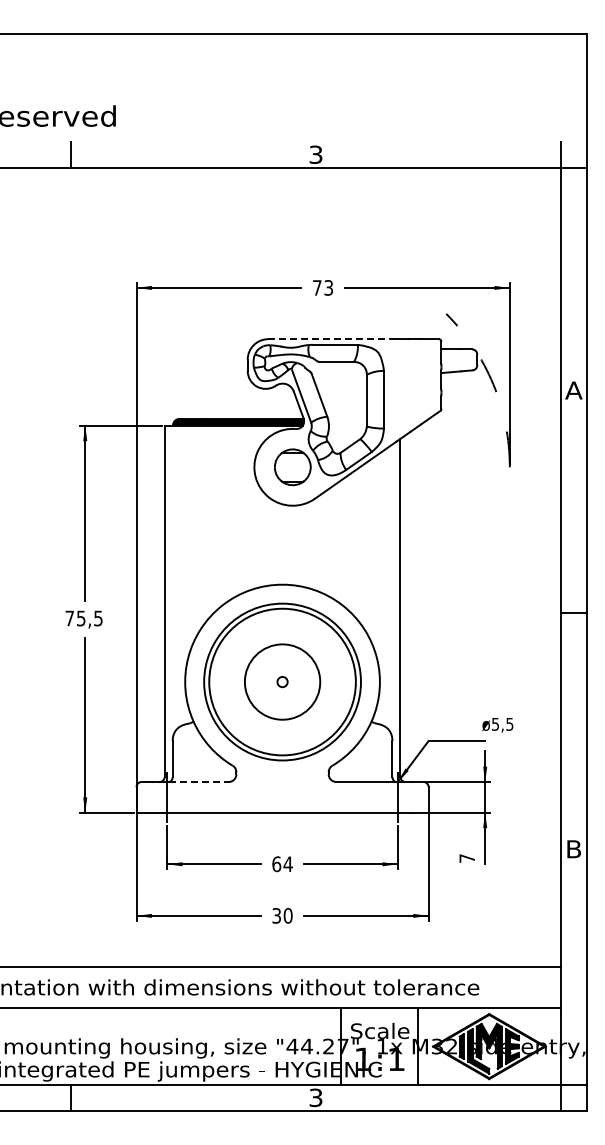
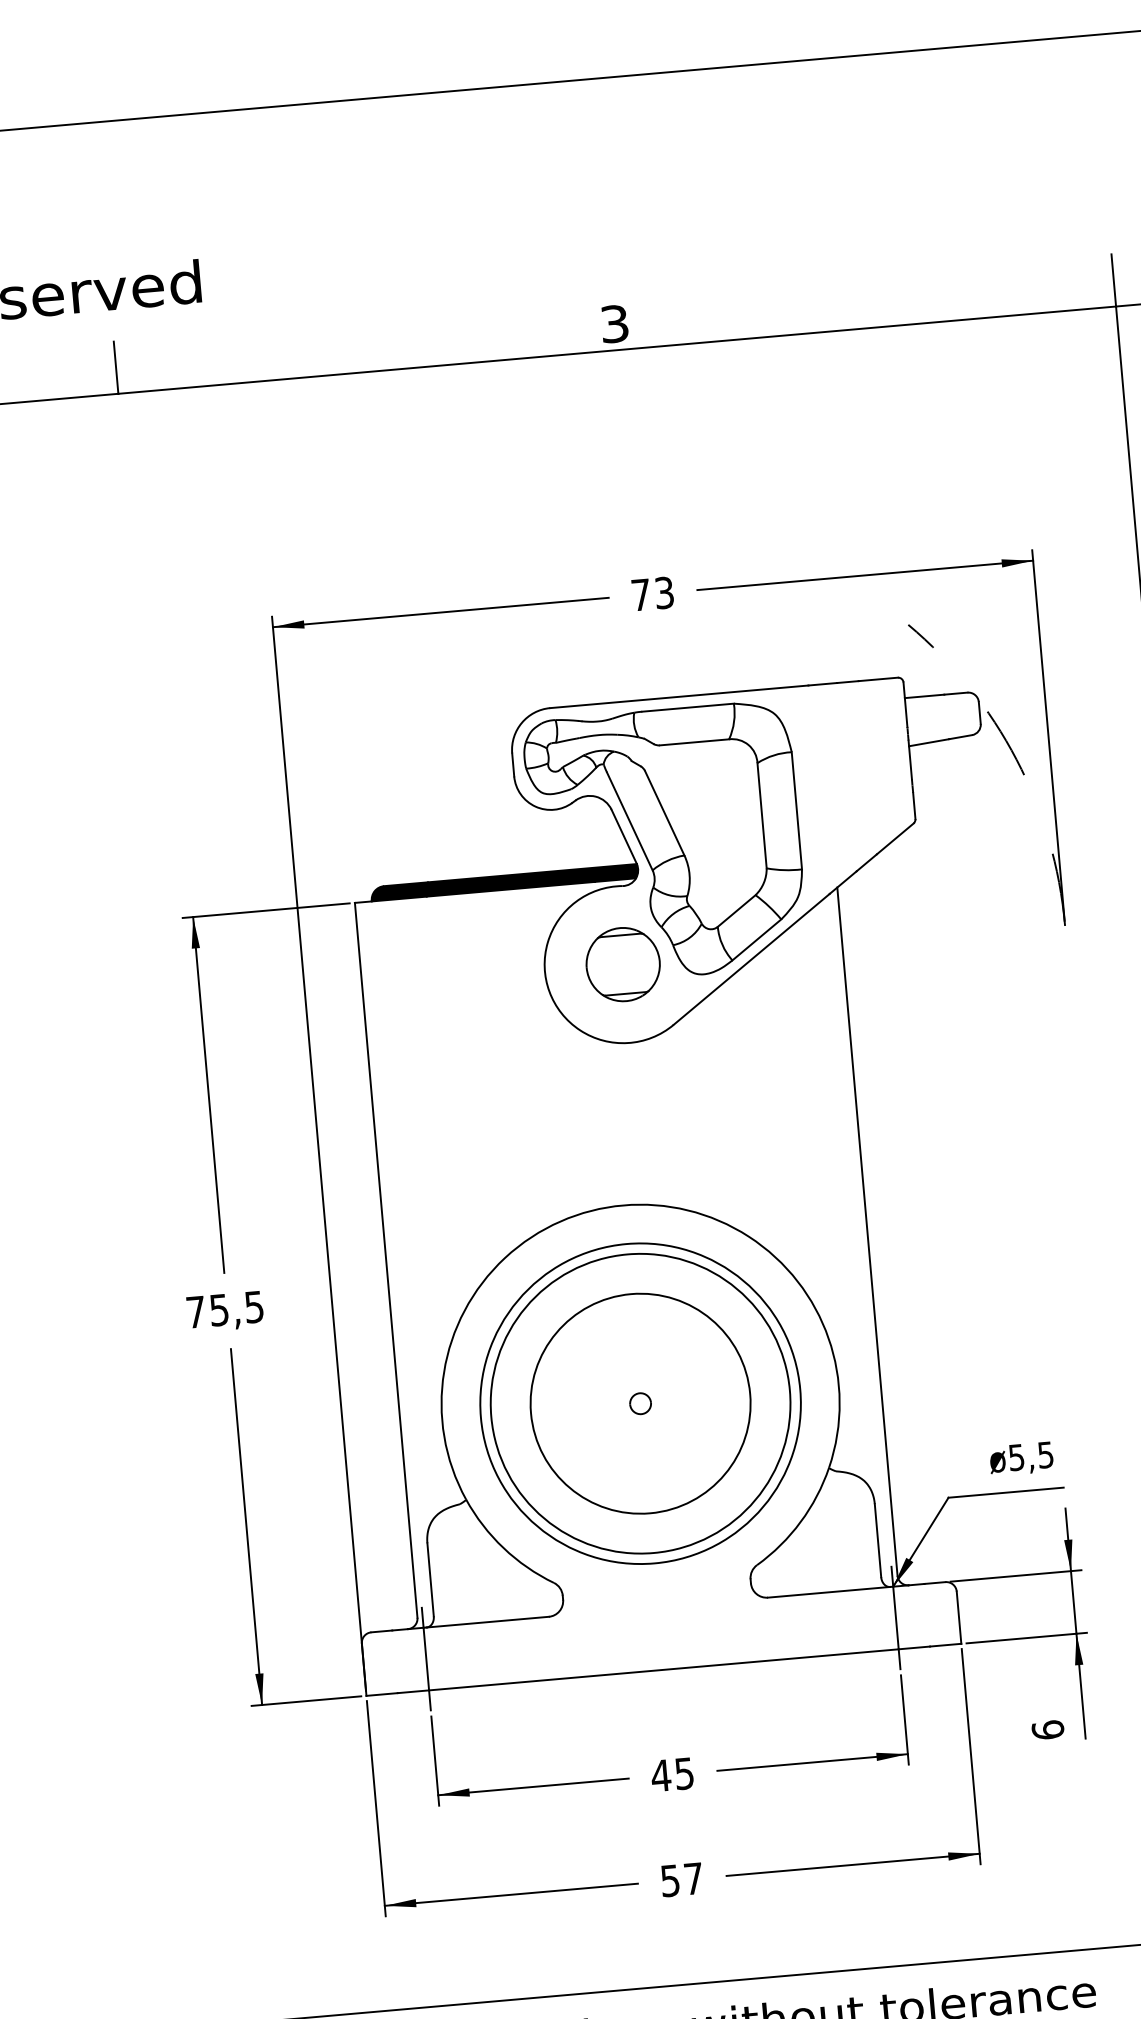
line: (332, 339) -> (681, 697), dashed -> solid
circle: (282, 681) -> (640, 1402), size x1.43
text: (497, 725) -> (1020, 1459), moved
line: (199, 782) -> (489, 1623), dashed -> solid
text: (467, 858) -> (1048, 1730), 7 -> 6
text: (282, 864) -> (672, 1775), 64 -> 45
text: (282, 915) -> (682, 1879), 30 -> 57

